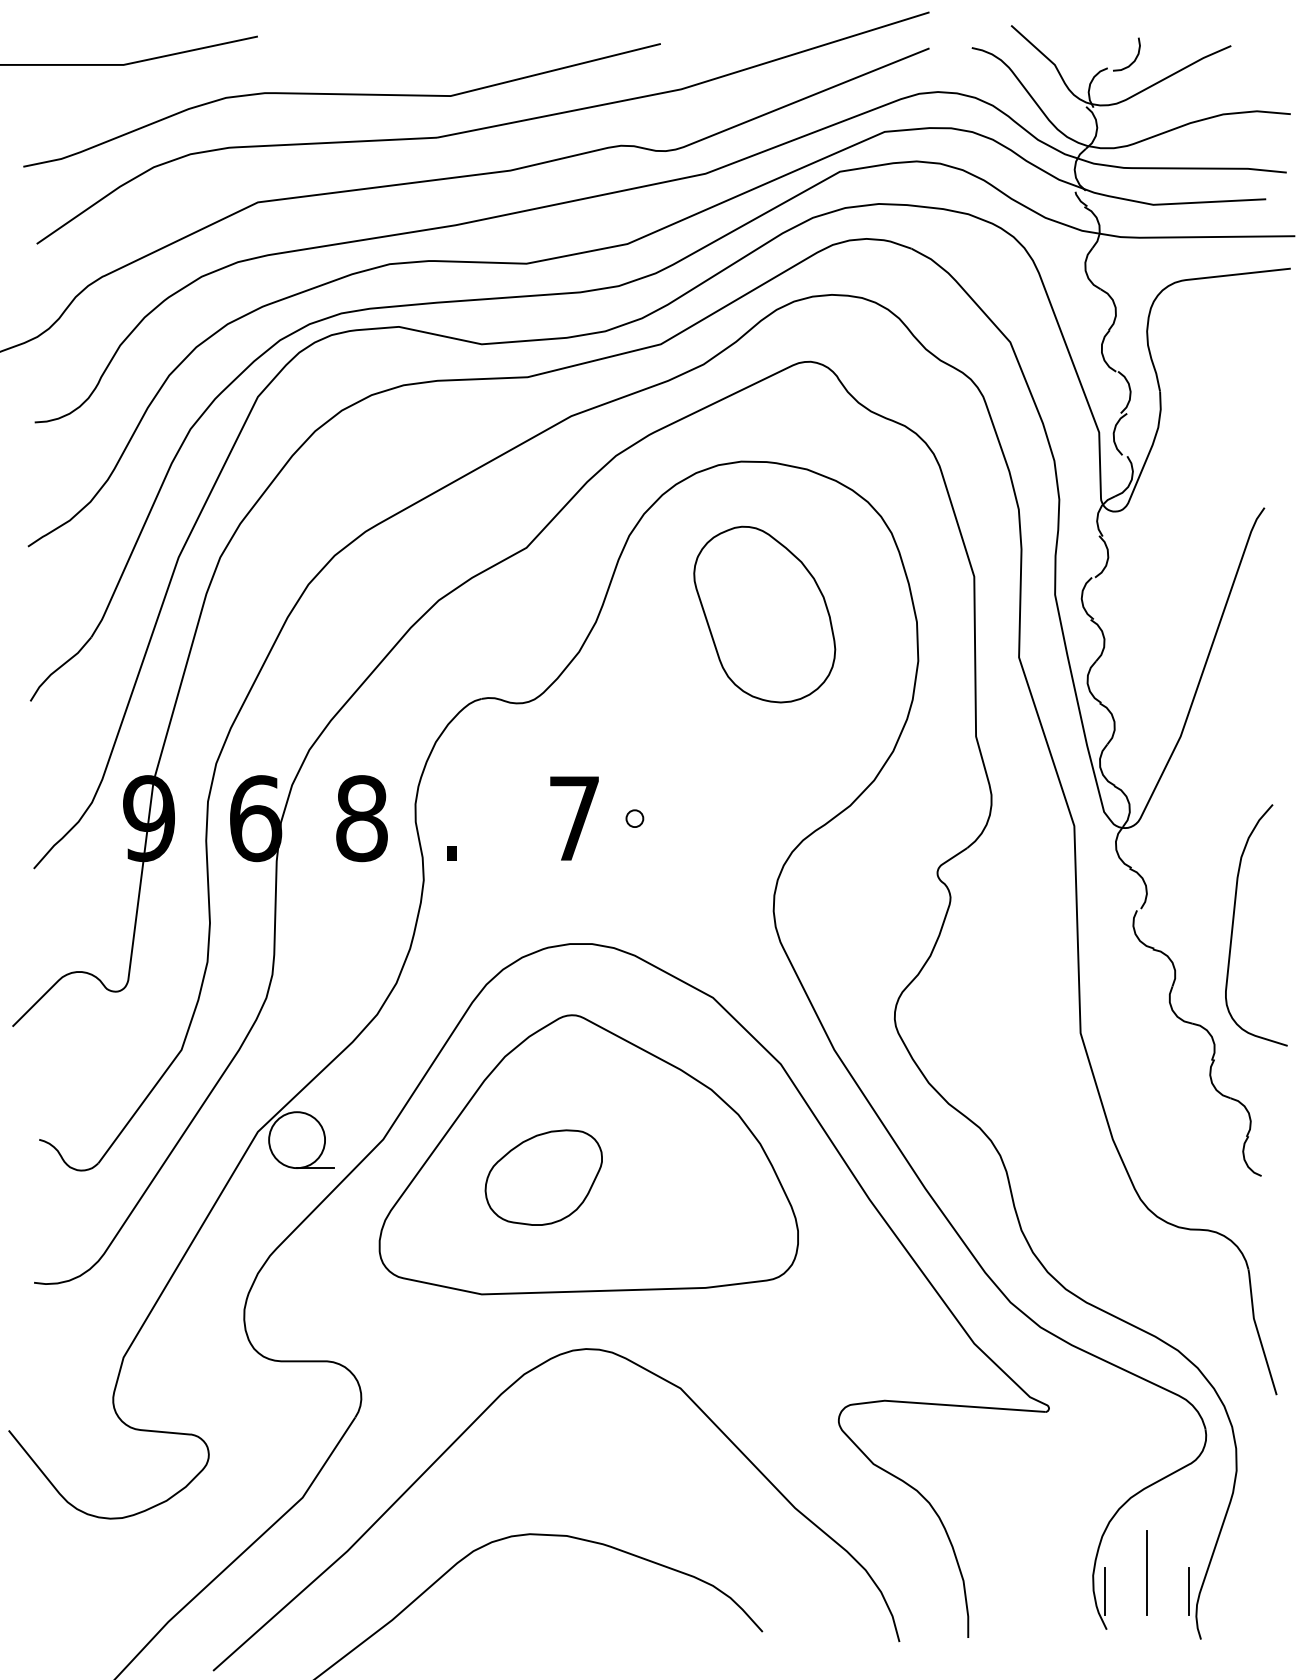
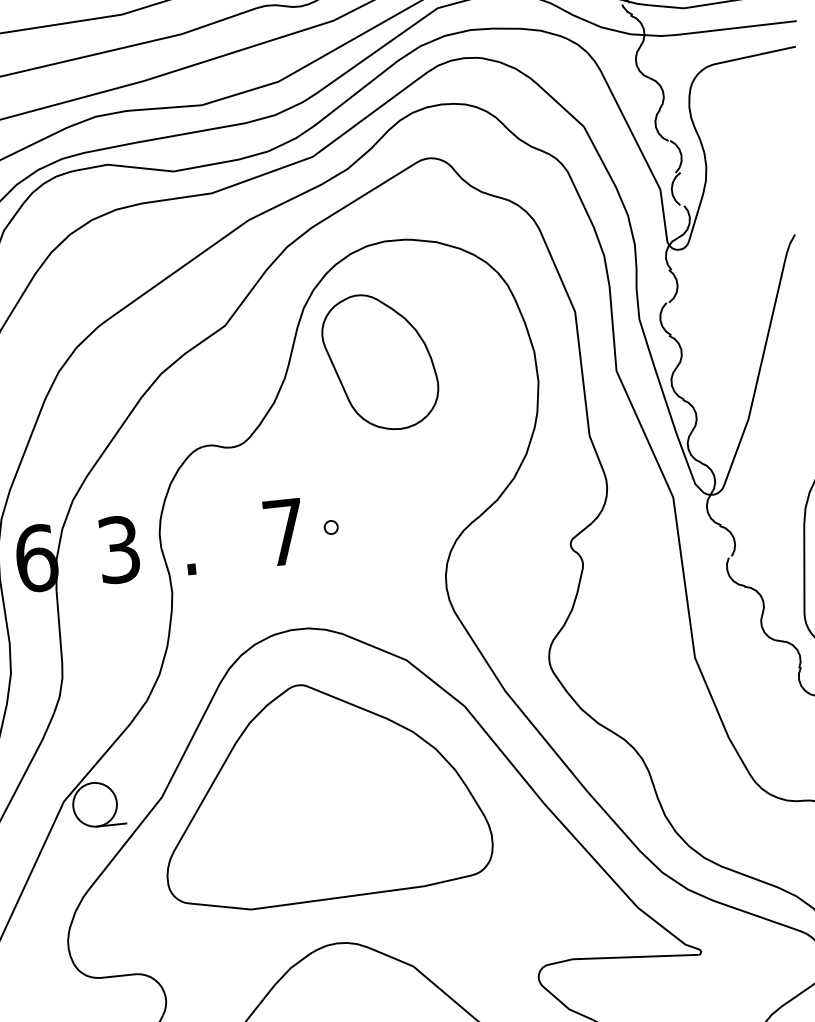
part: (764, 614) -> (380, 361), moved
text: (361, 818) -> (118, 549), 8 -> 3
part: (543, 1177) -> (289, 813), removed

